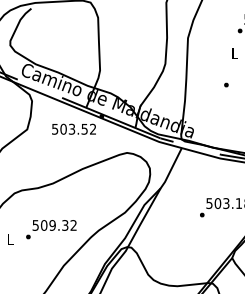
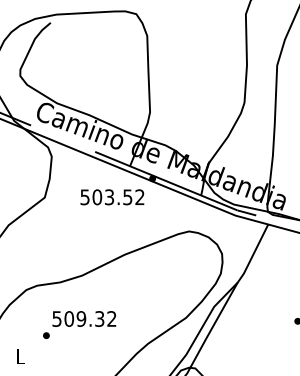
text: (51, 229) -> (79, 324), moved

